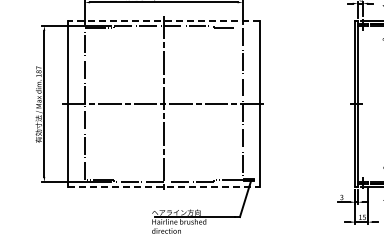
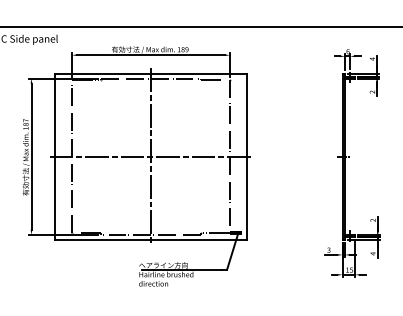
line: (163, 20) -> (150, 73), dashed -> solid
line: (164, 186) -> (151, 239), dashed -> solid

